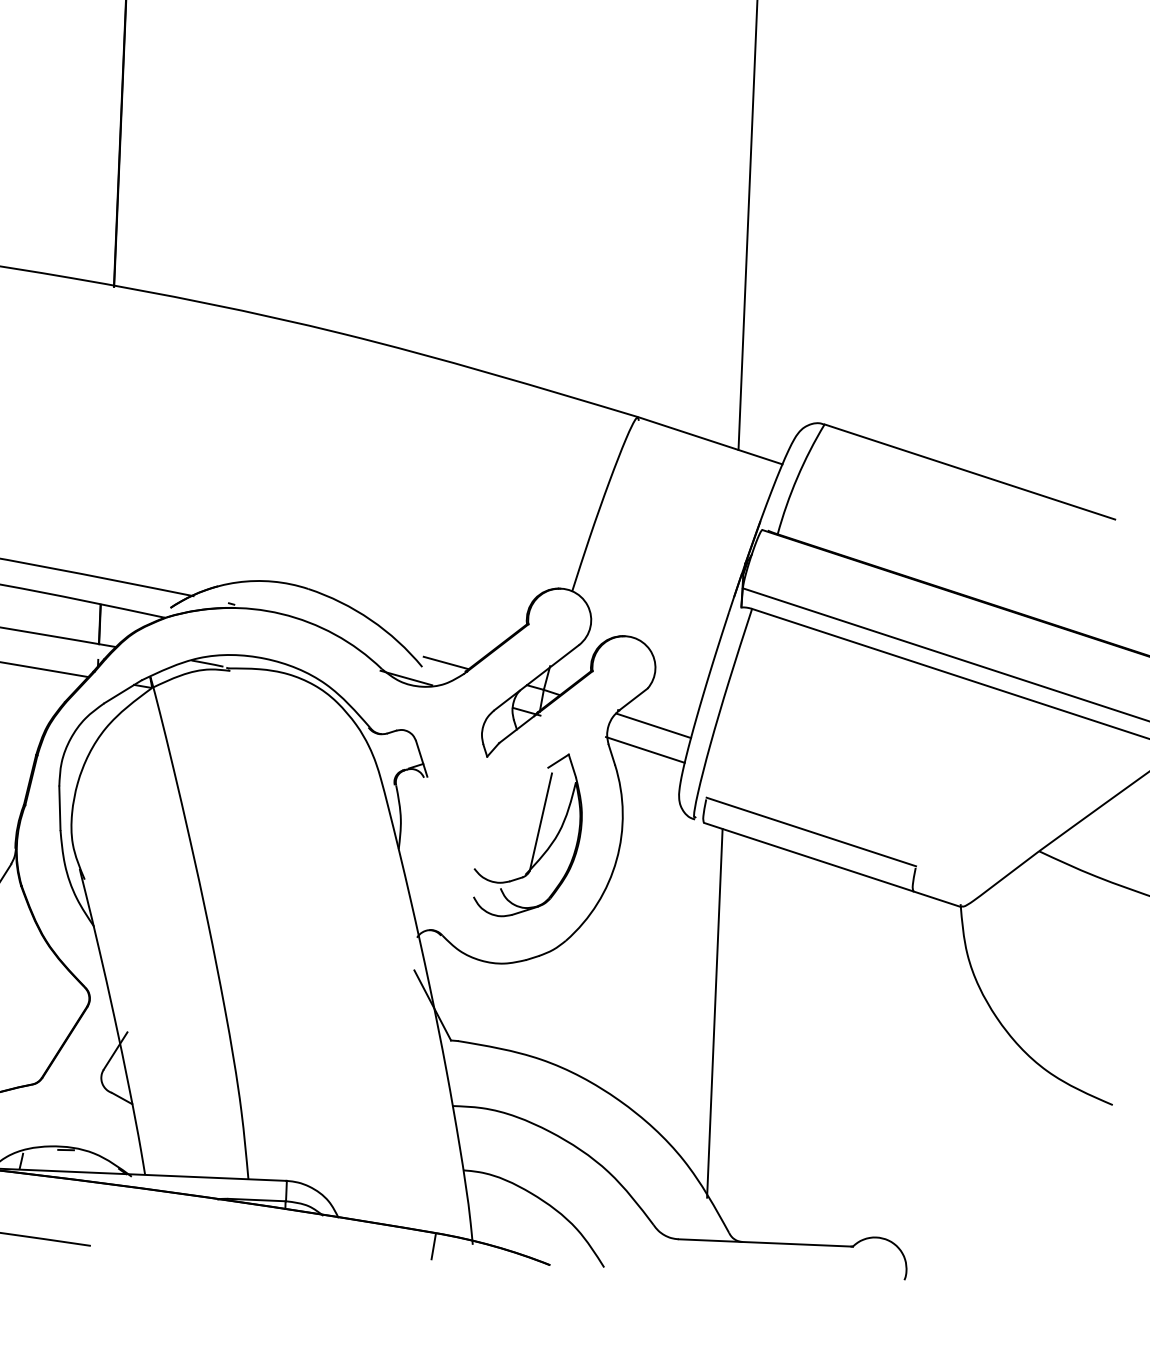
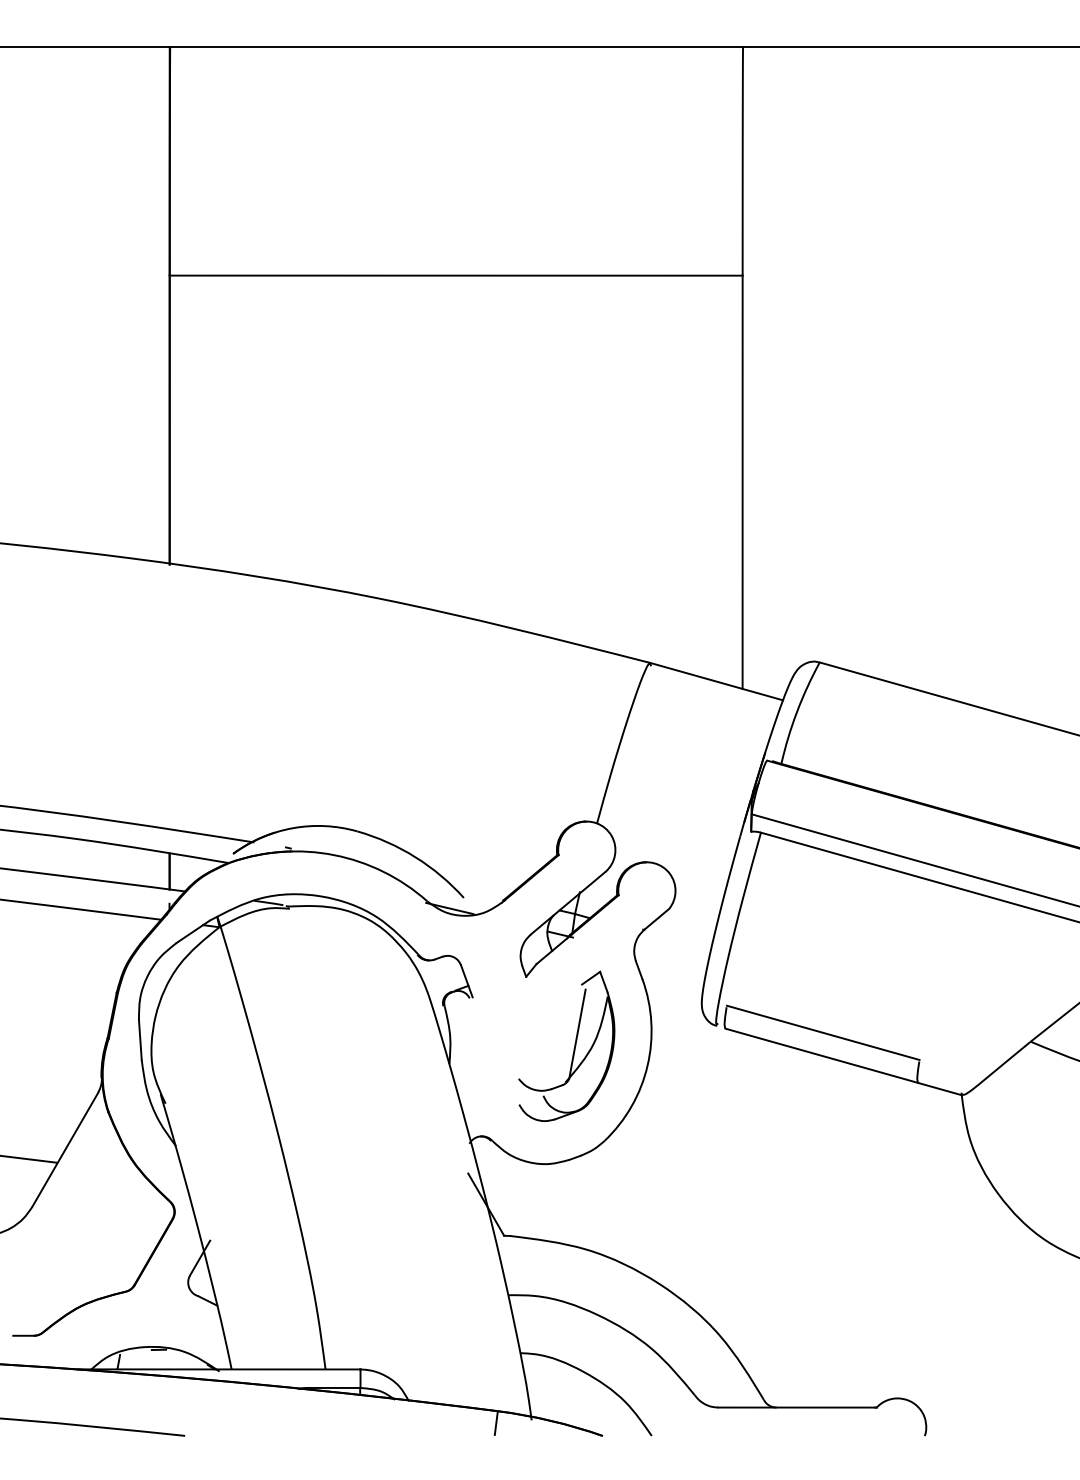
line: (446, 663) -> (485, 893), removed
line: (653, 725) -> (675, 942), removed
line: (645, 749) -> (669, 964), removed
line: (714, 1012) -> (742, 1200), removed

